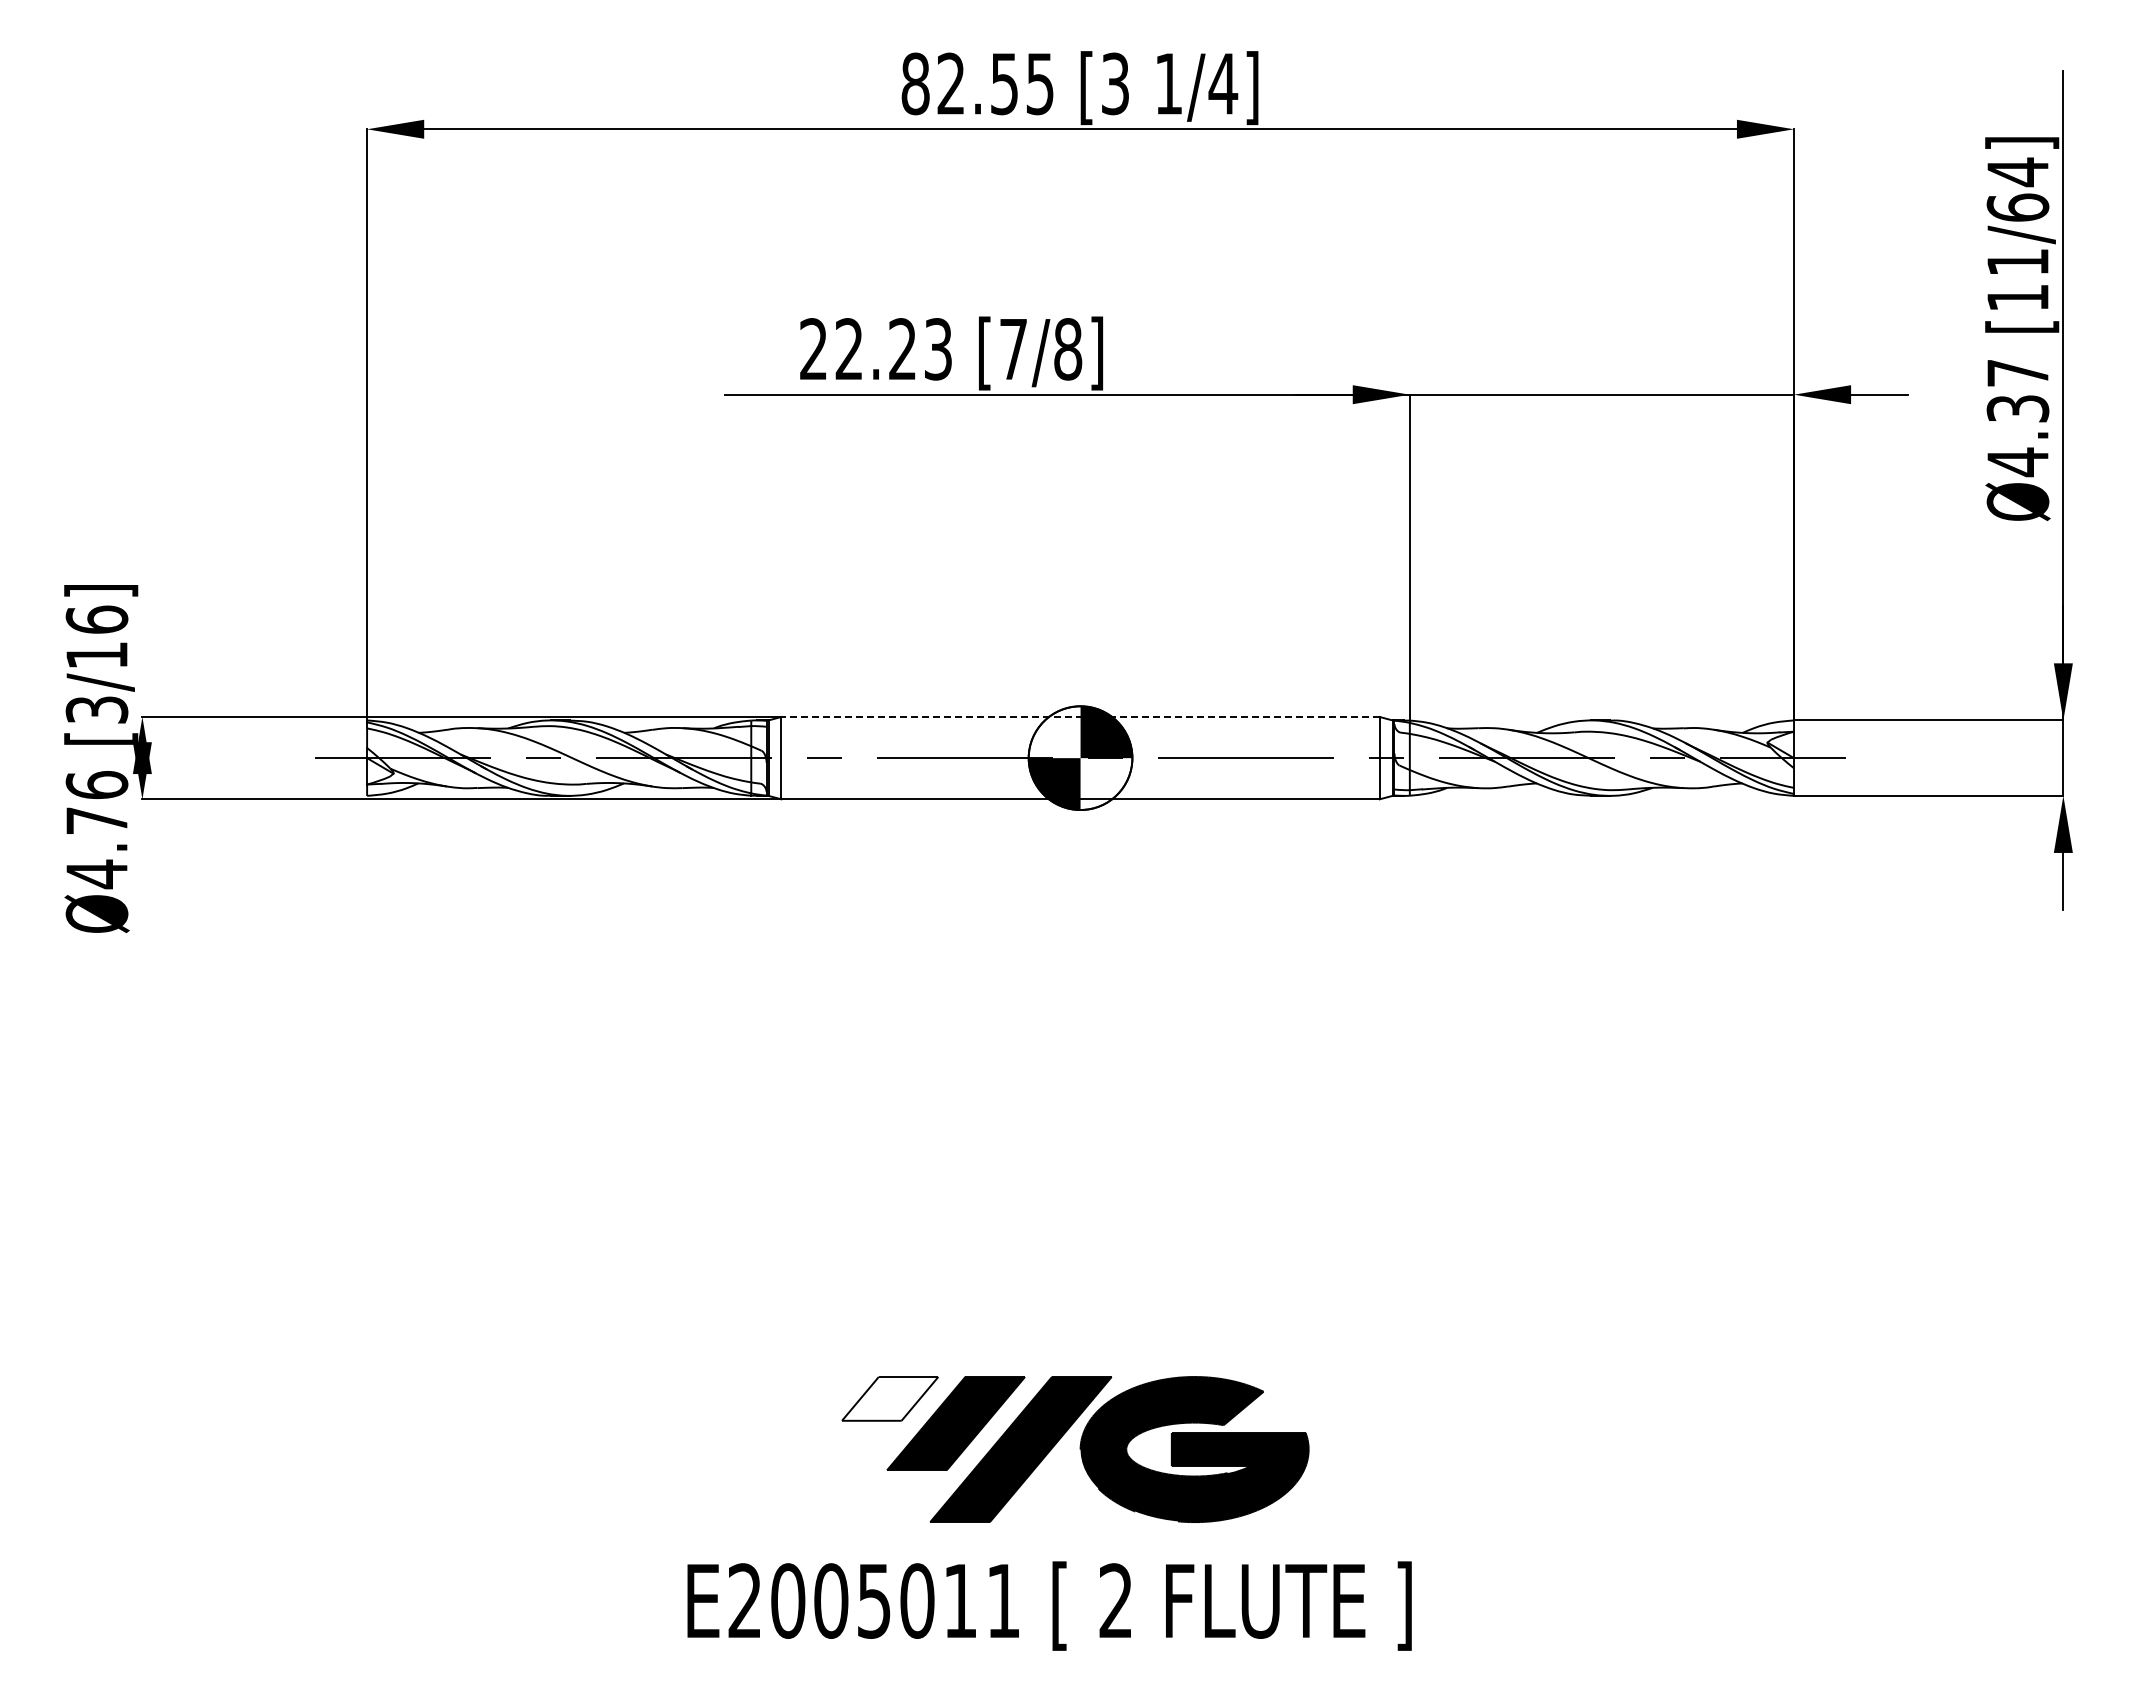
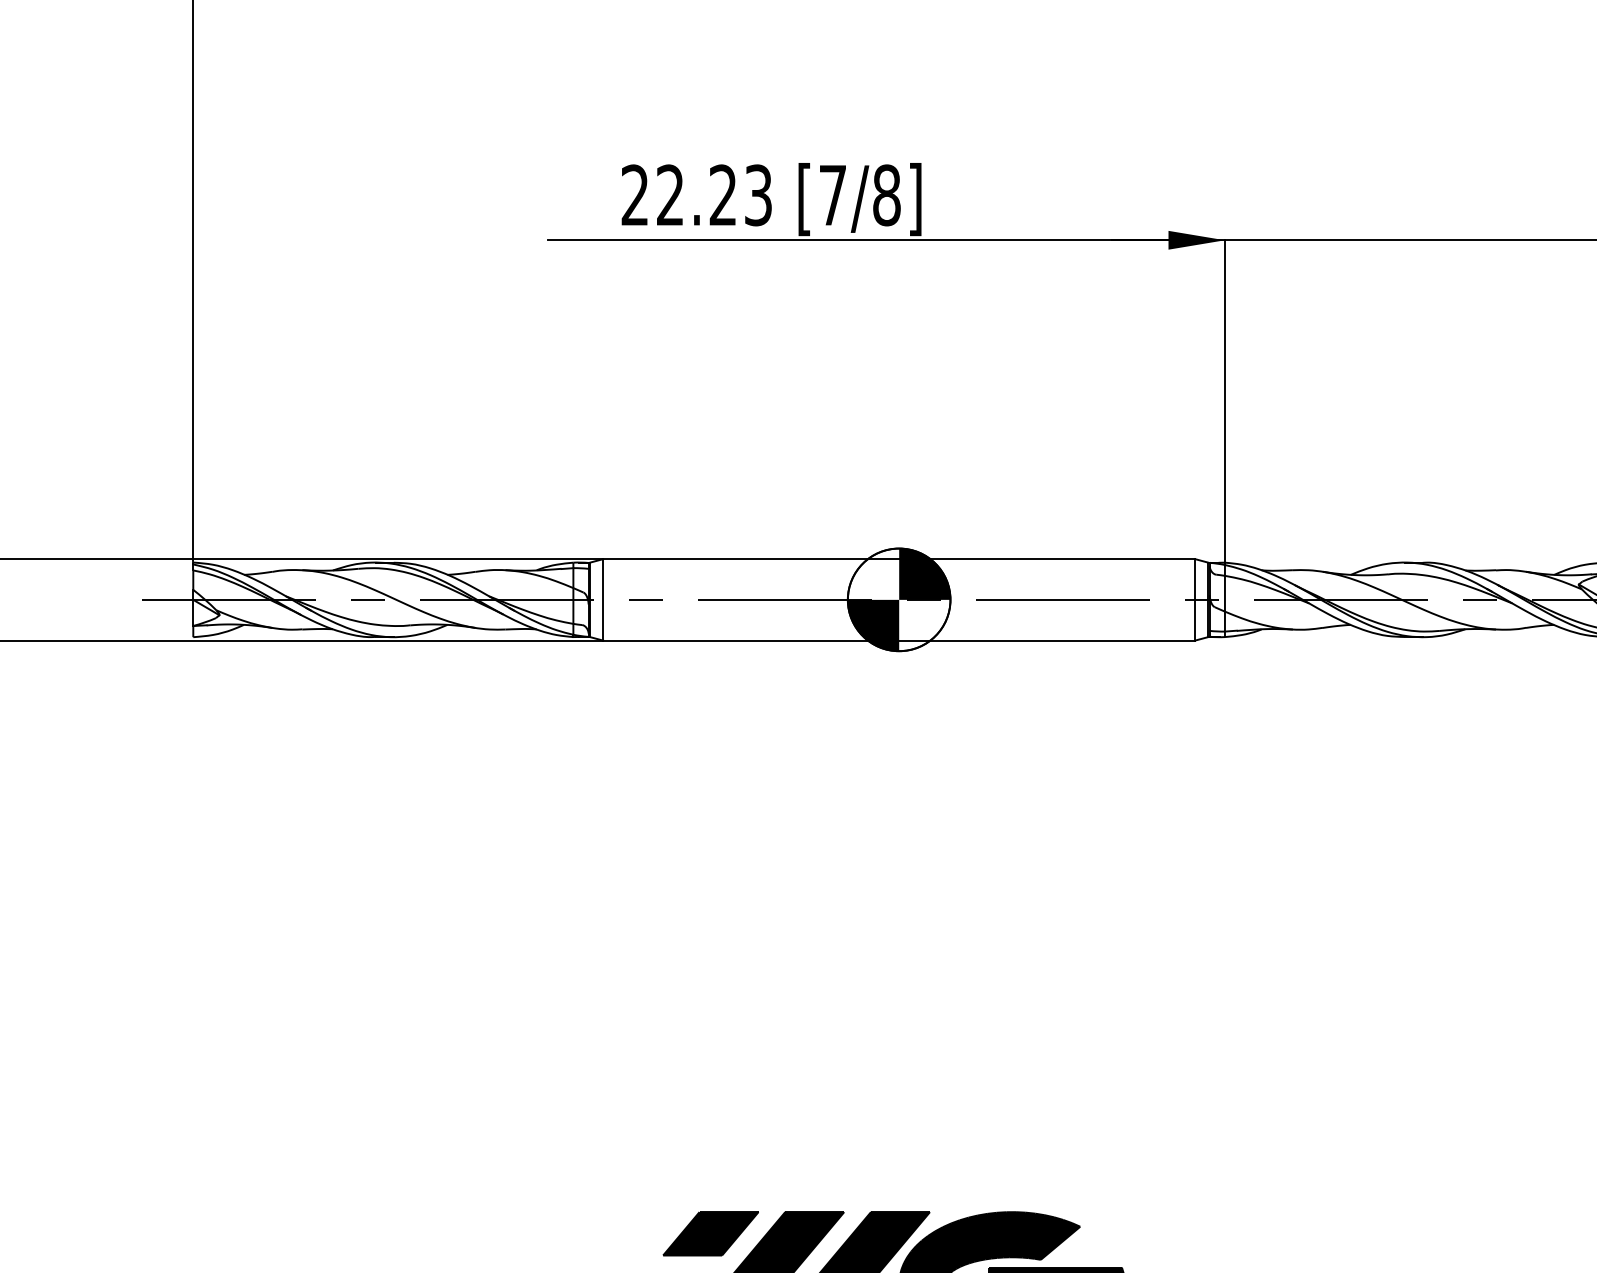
line: (1080, 716) -> (899, 558), dashed -> solid
fill: (890, 1398) -> (711, 1233), added

